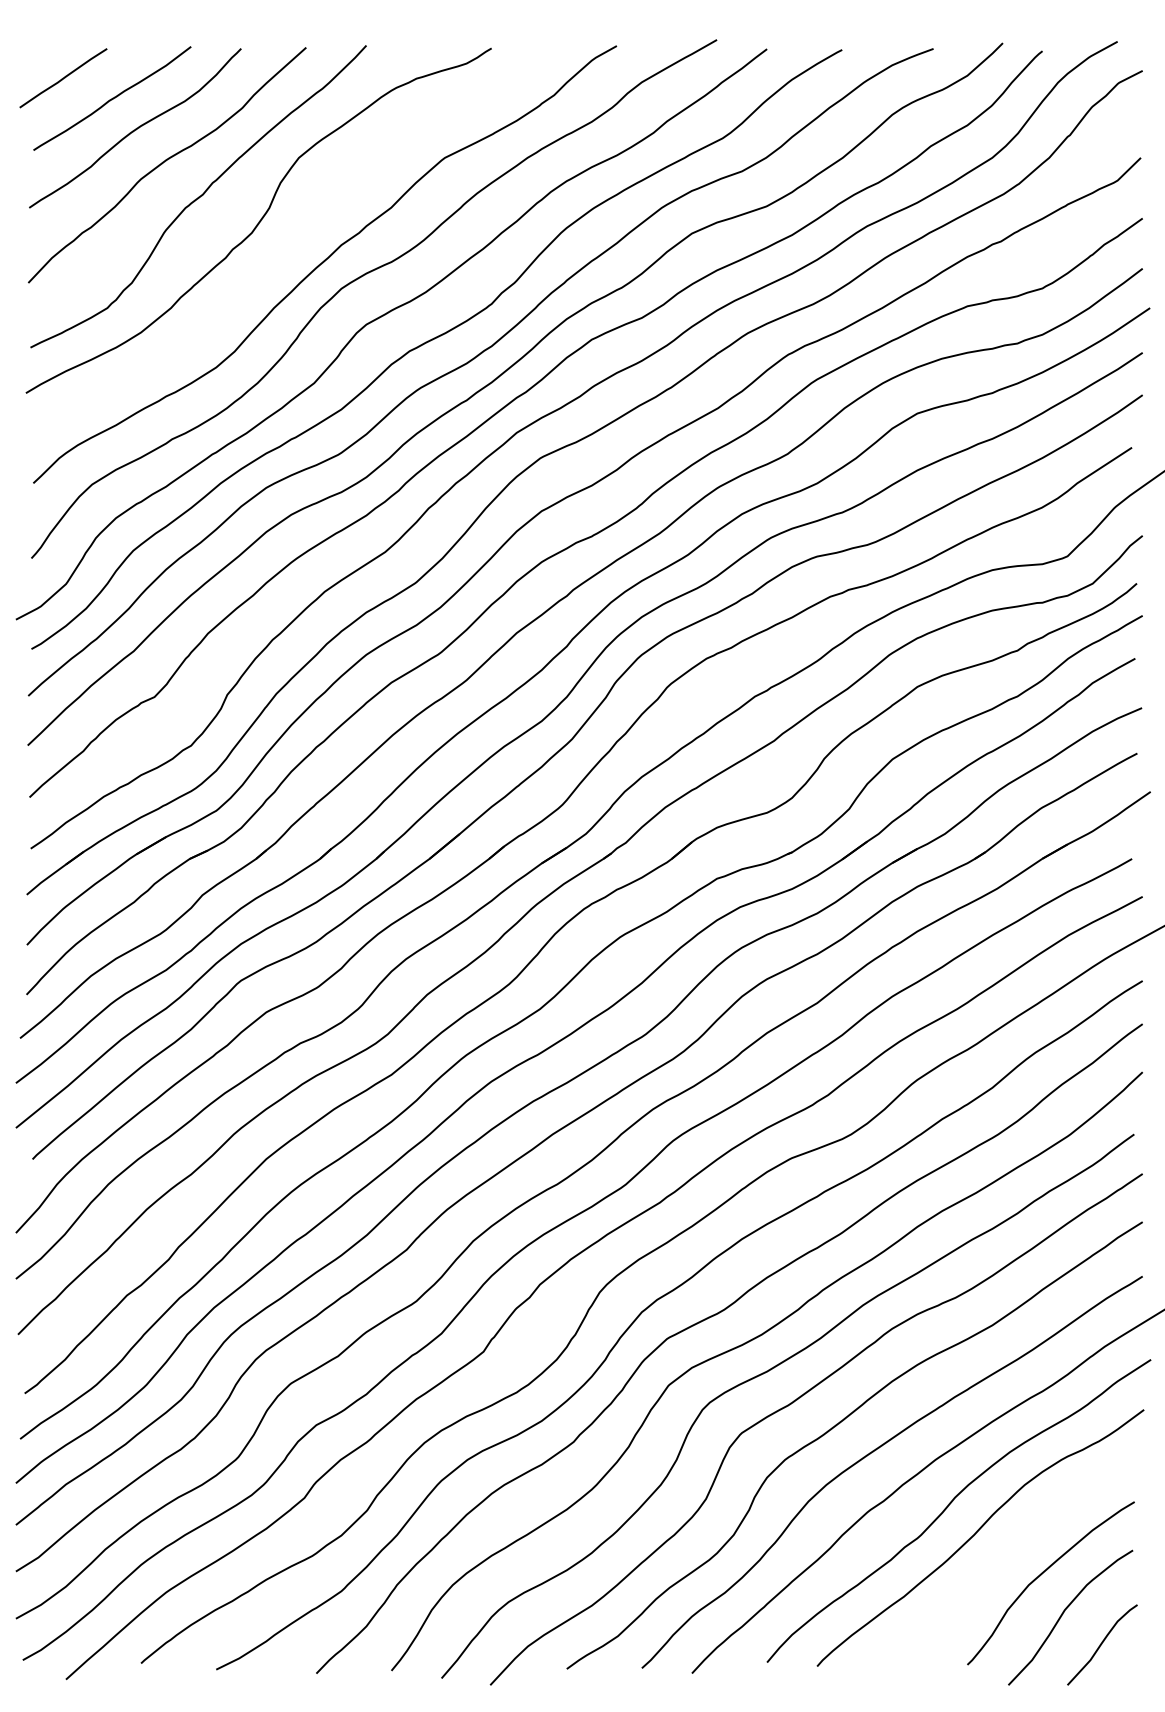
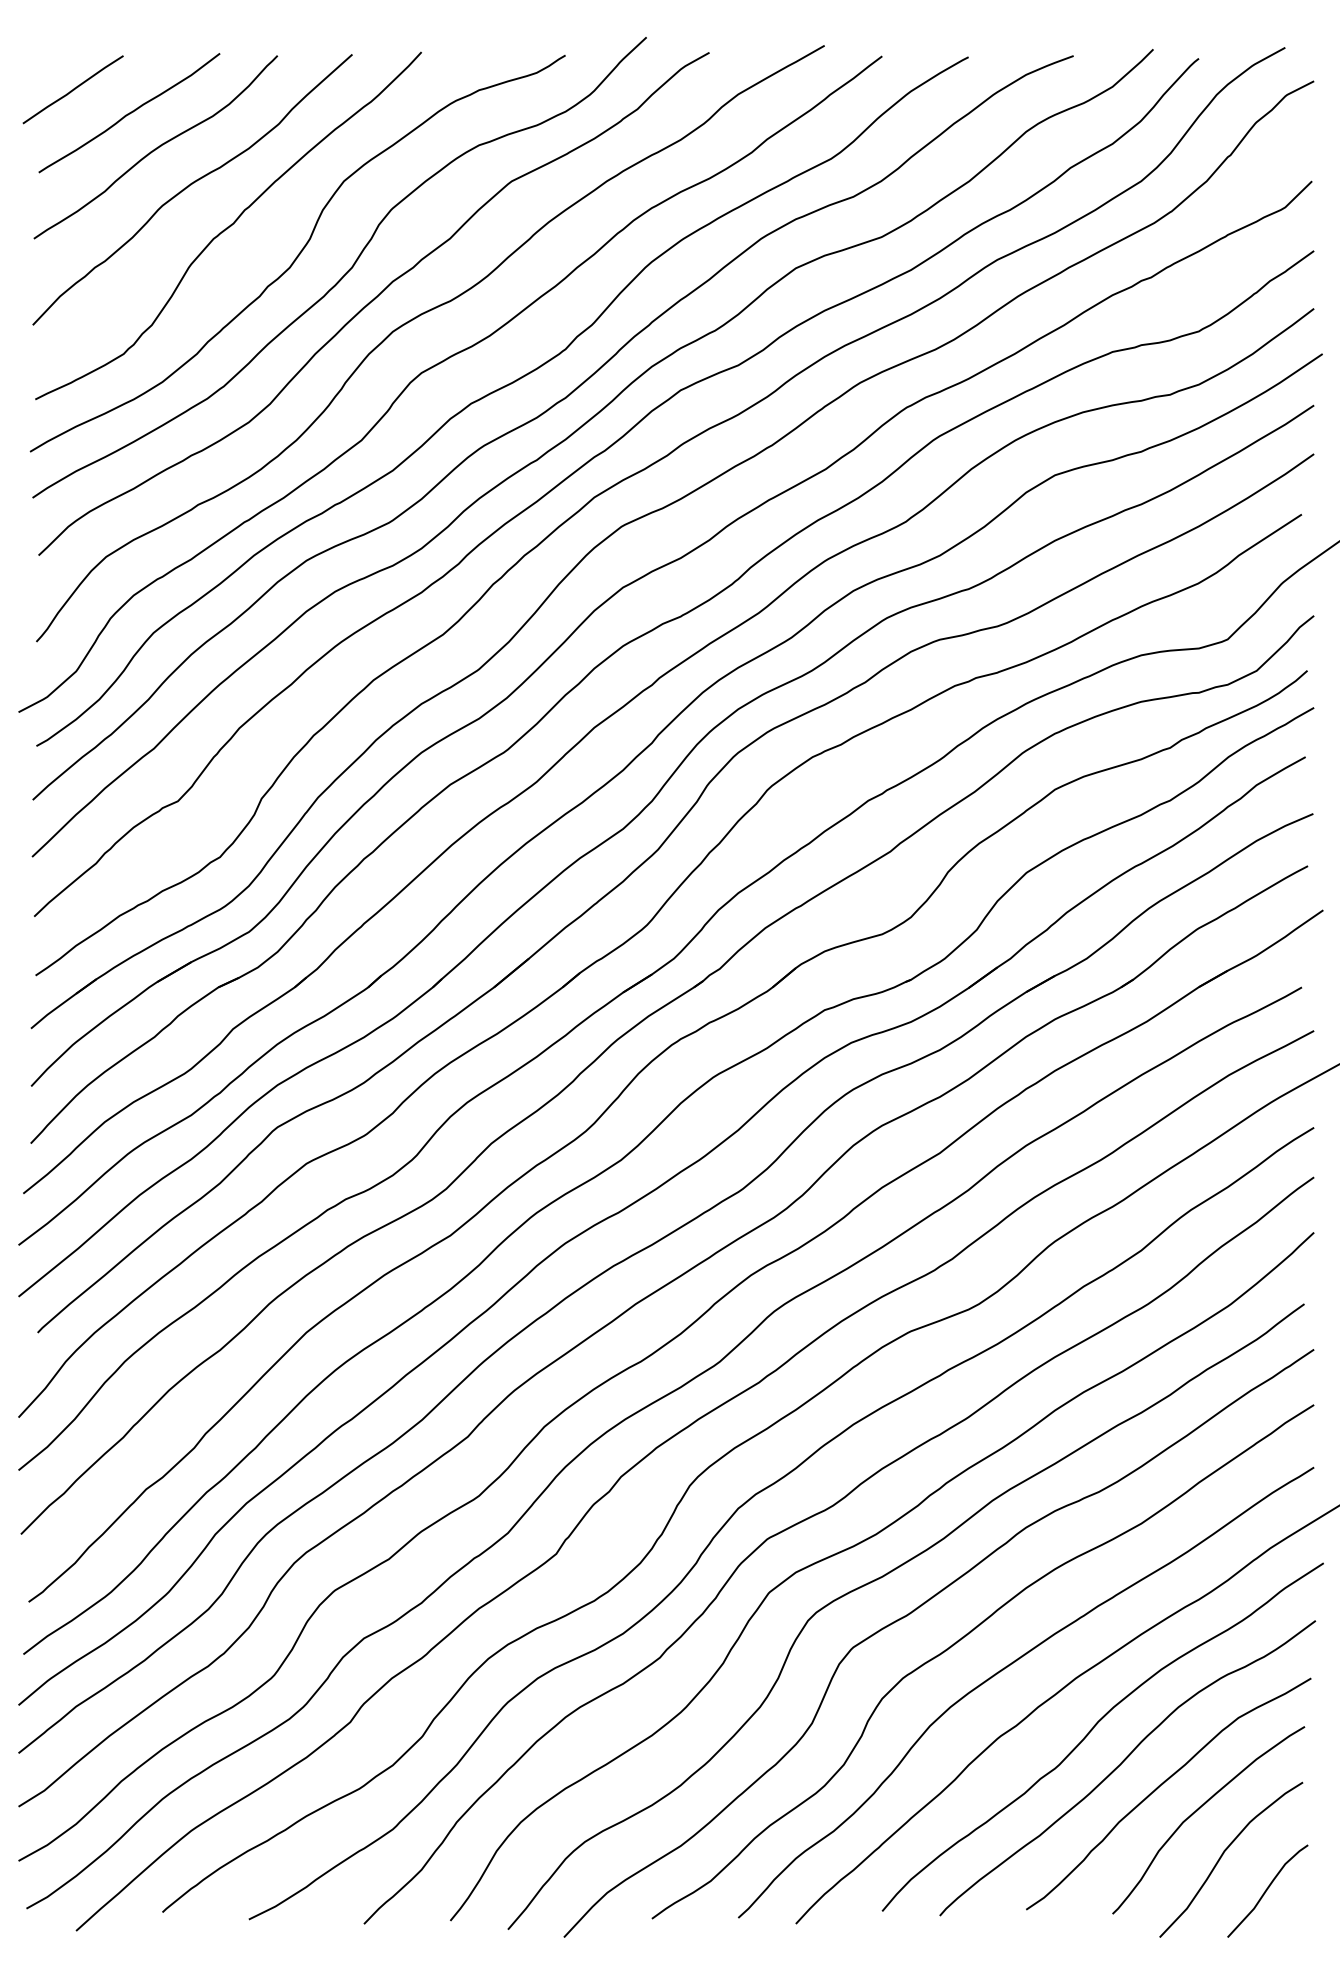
curve: (300, 237) -> (345, 272), added
curve: (1010, 1553) -> (1162, 1785), added

